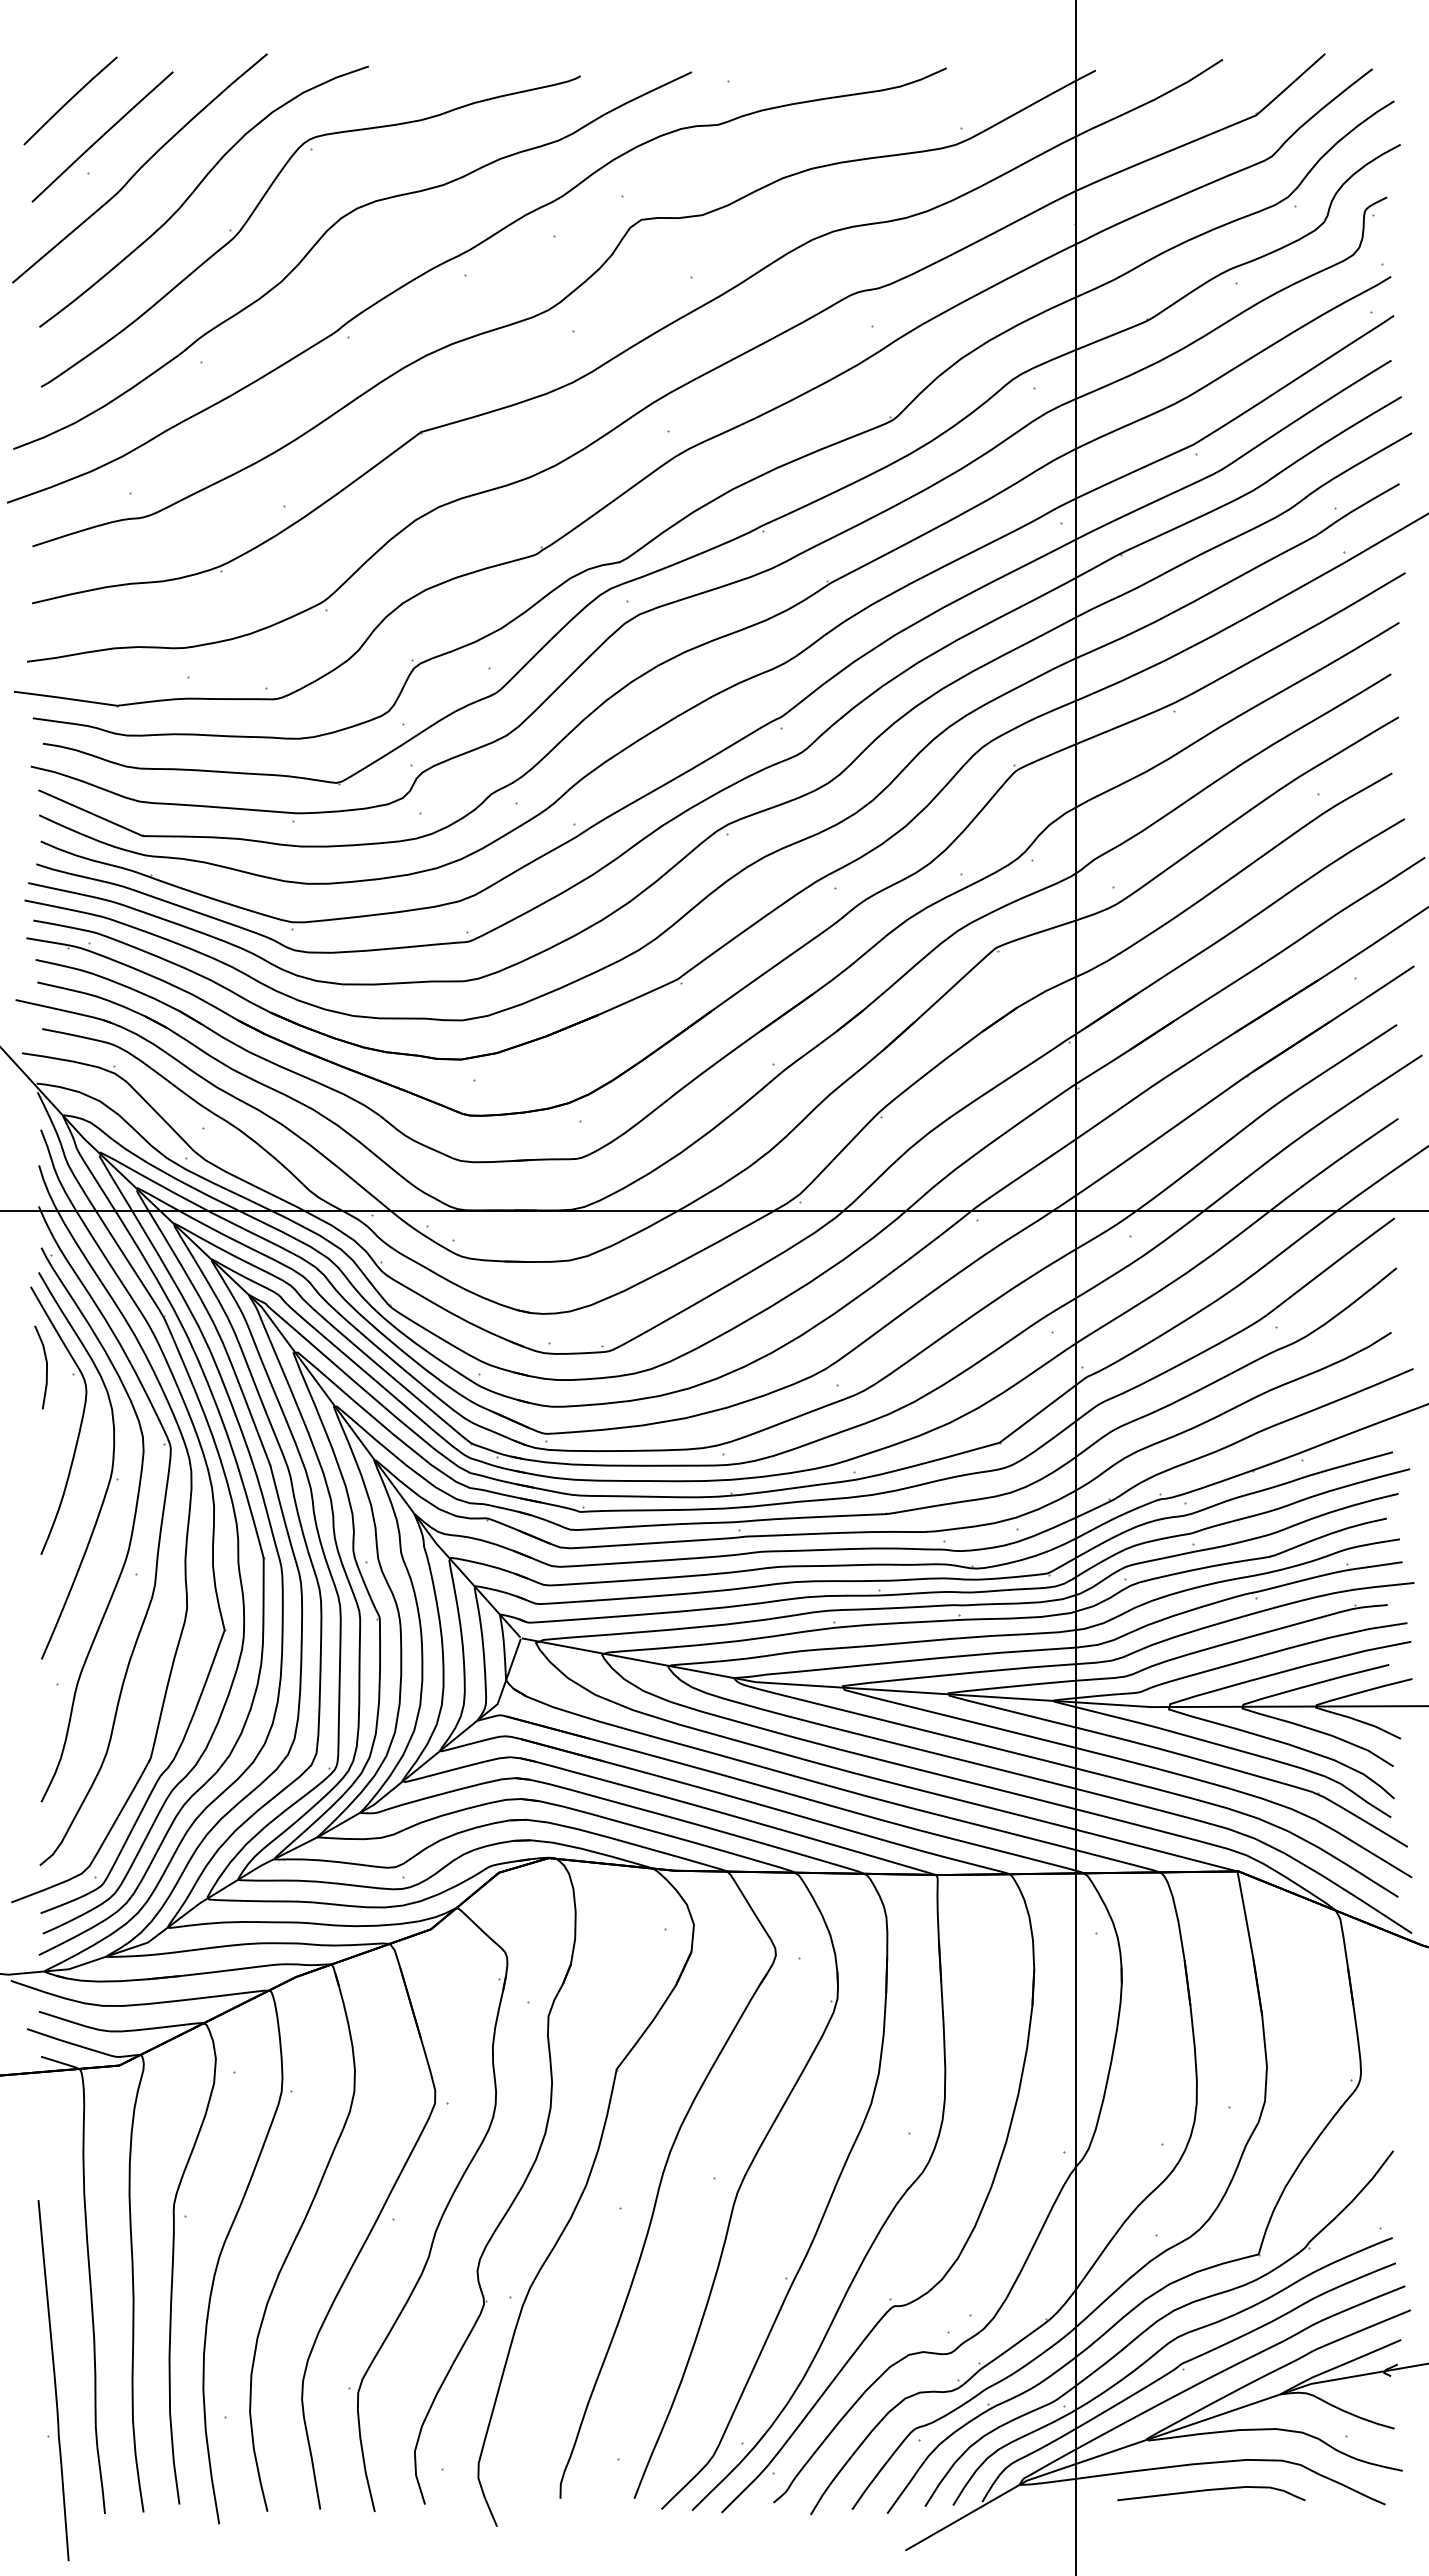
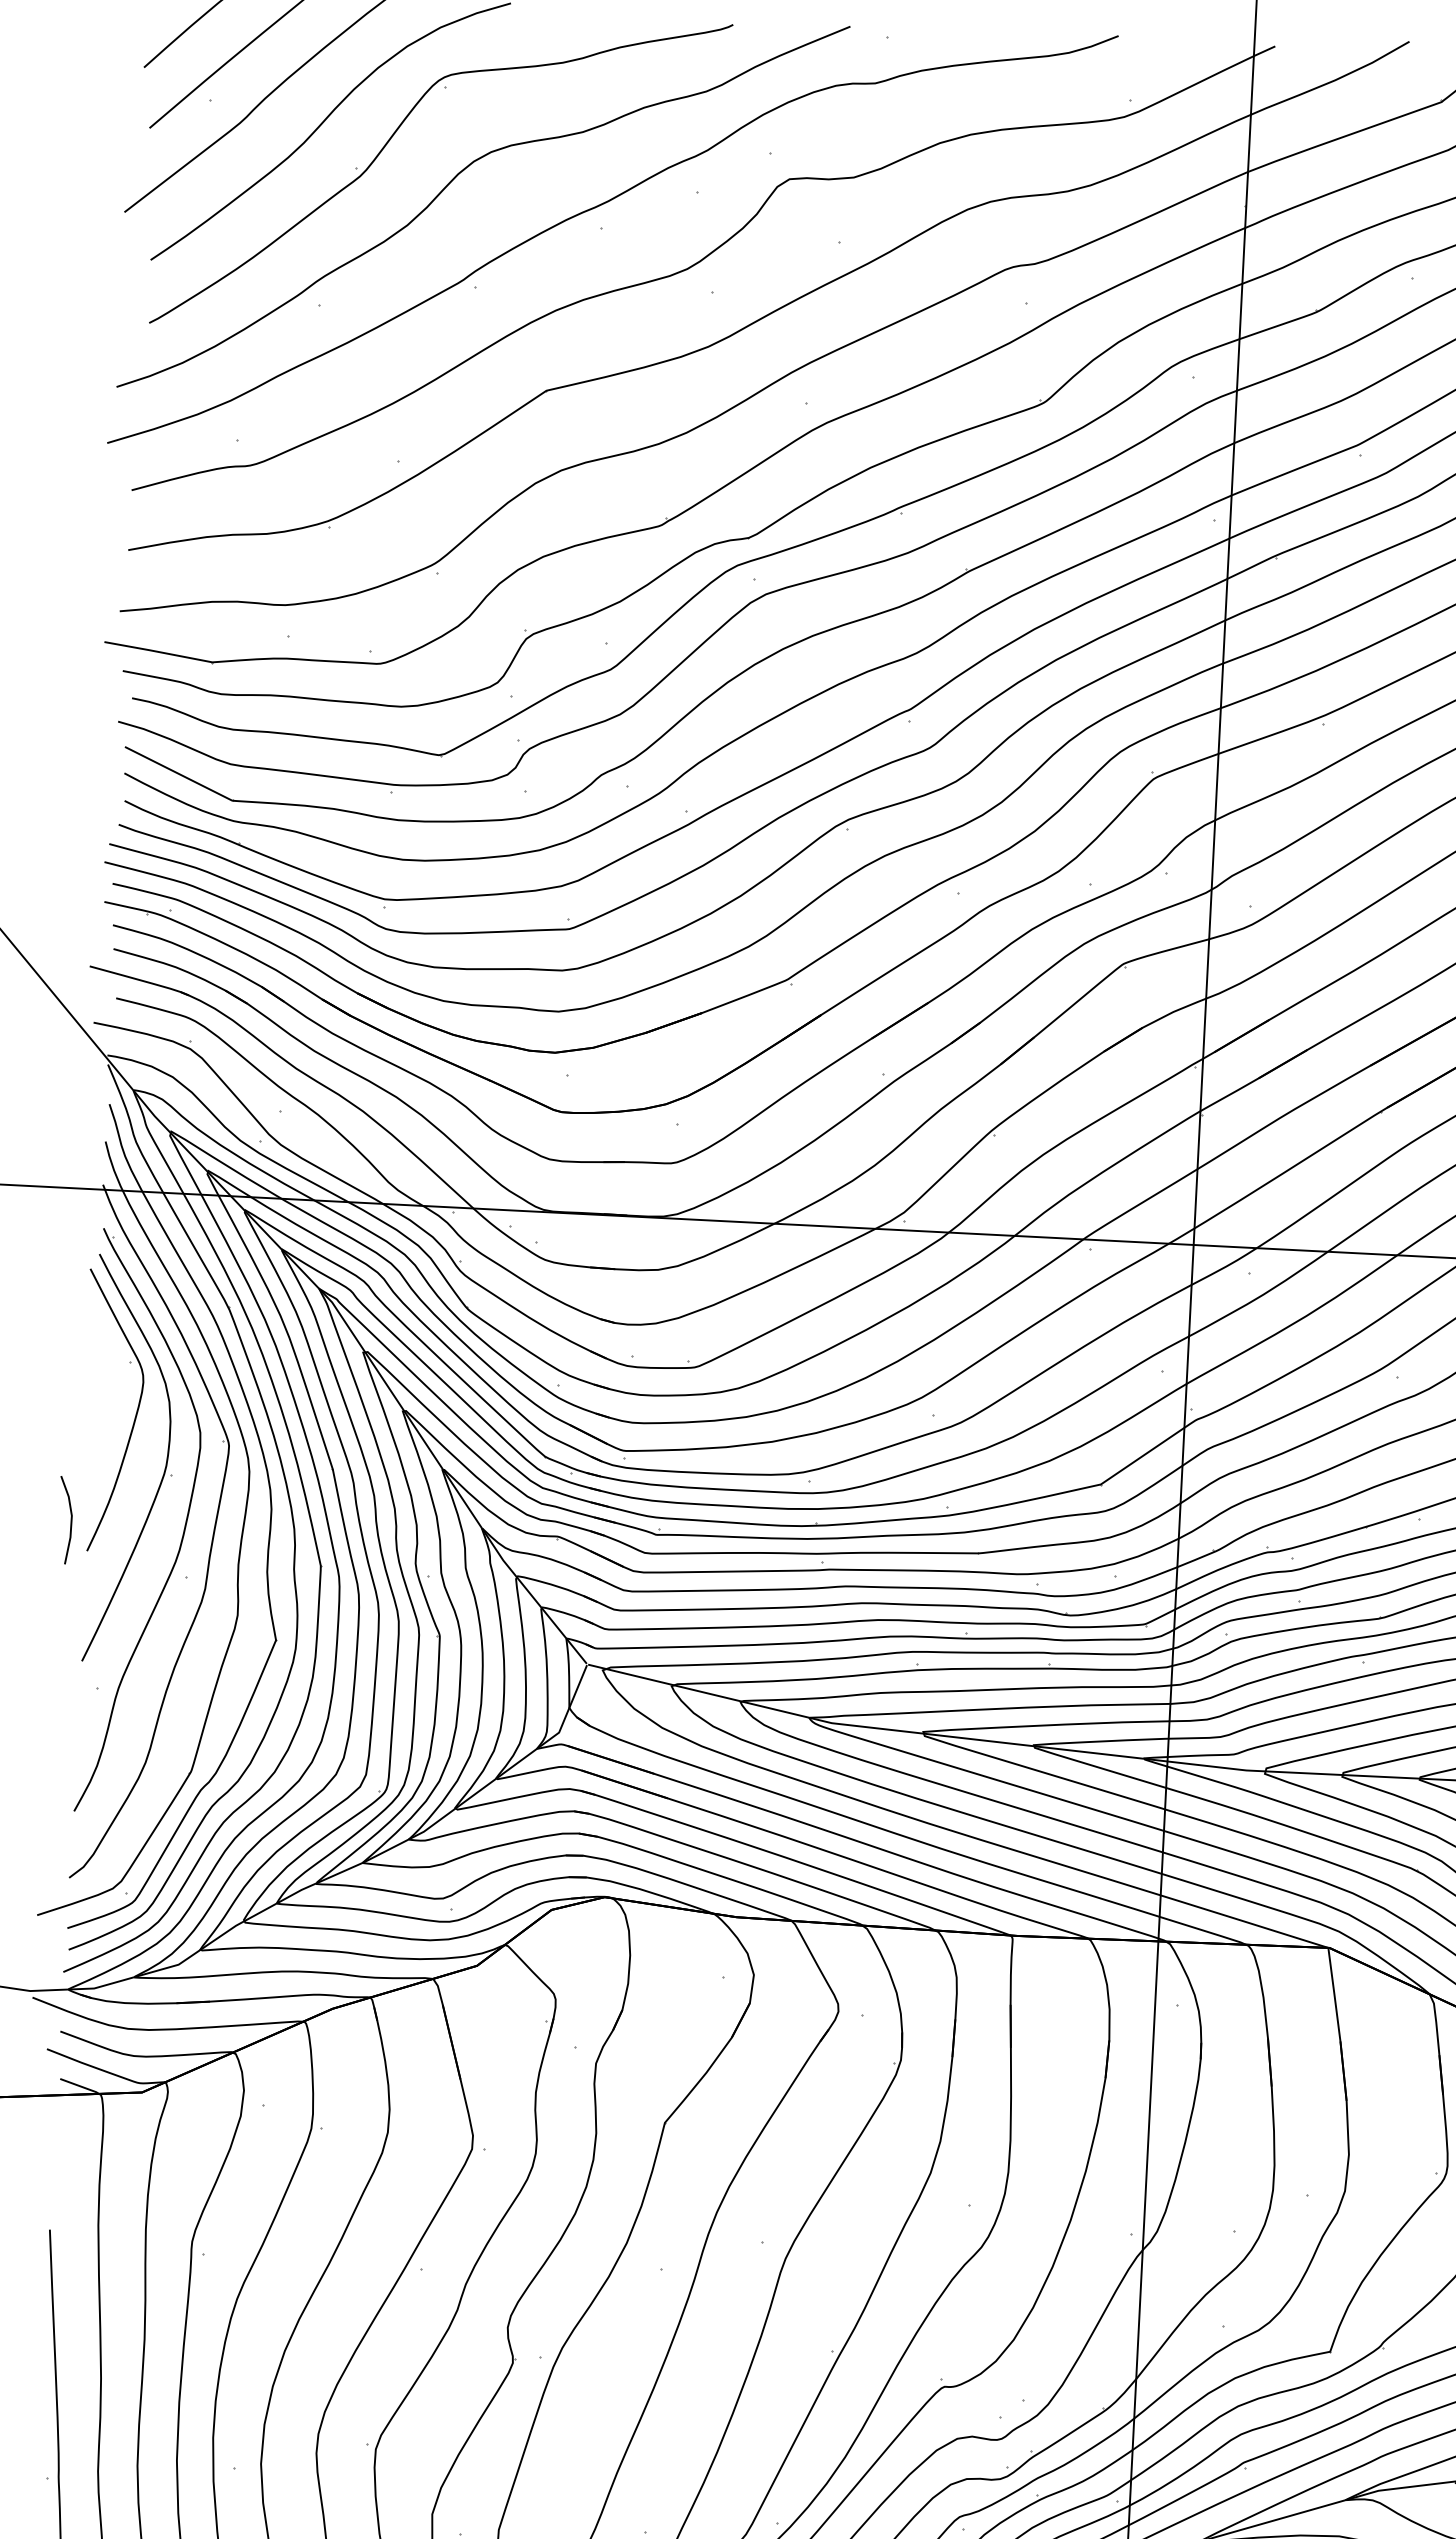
line: (46, 1367) -> (71, 1520), moved

